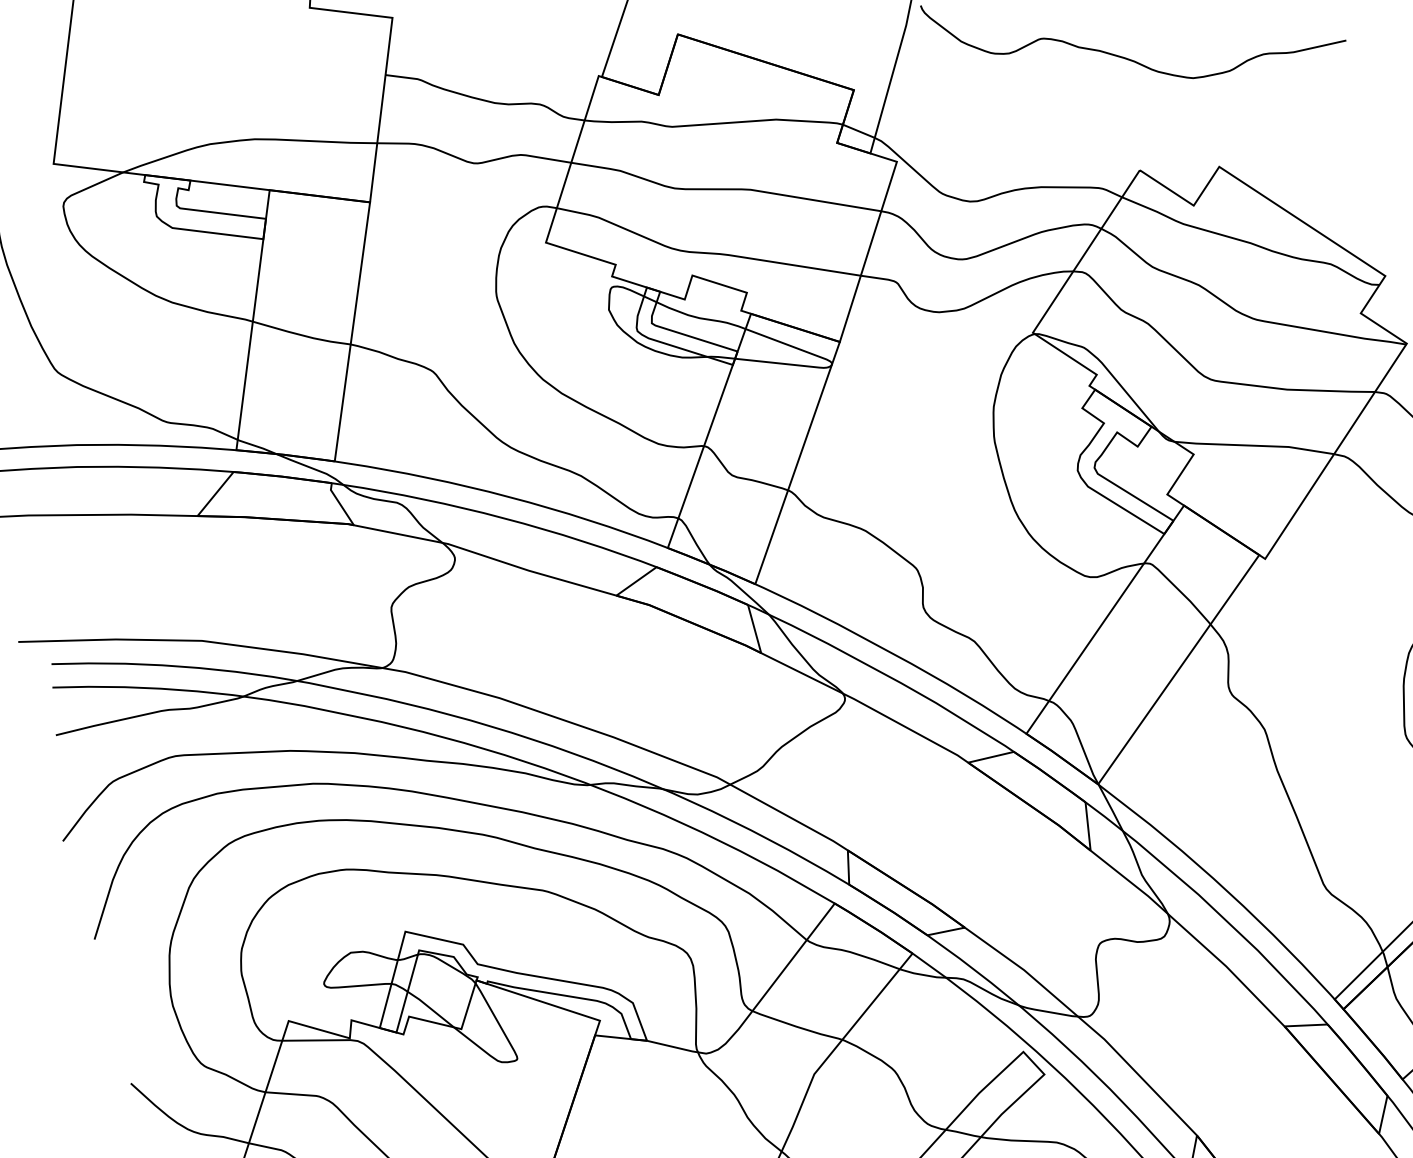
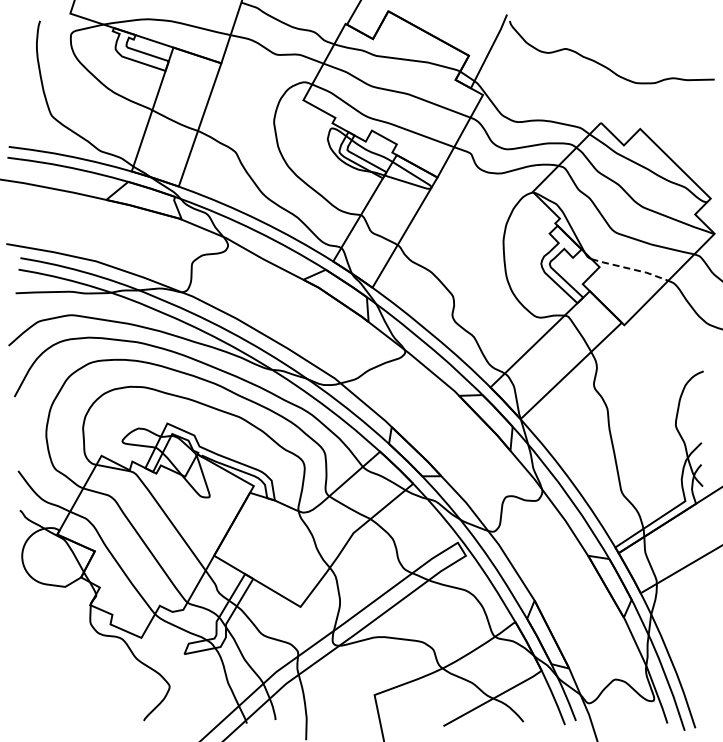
line: (1254, 444) -> (630, 268), solid -> dashed

